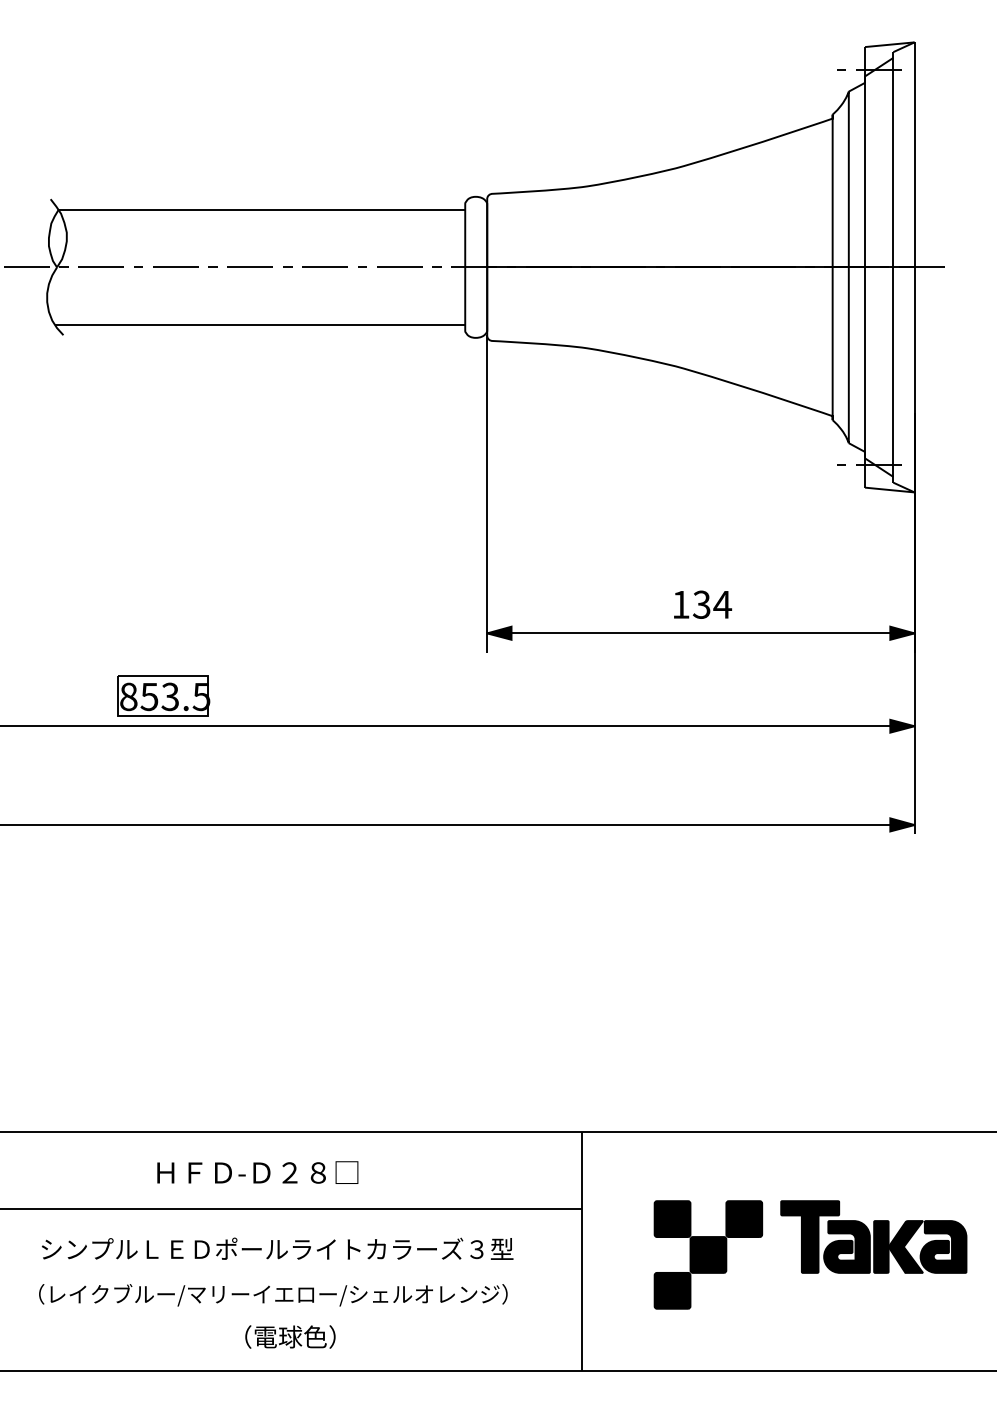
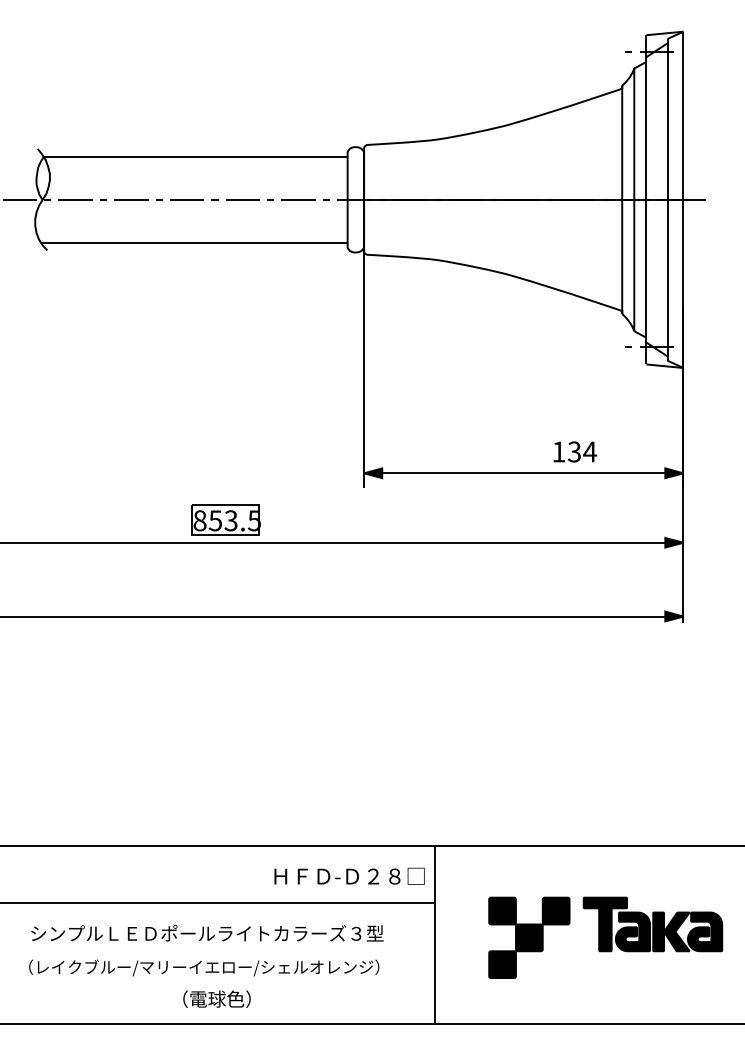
text: (703, 604) -> (575, 451), moved
part: (163, 695) -> (226, 519), moved
text: (257, 1172) -> (349, 876), moved

